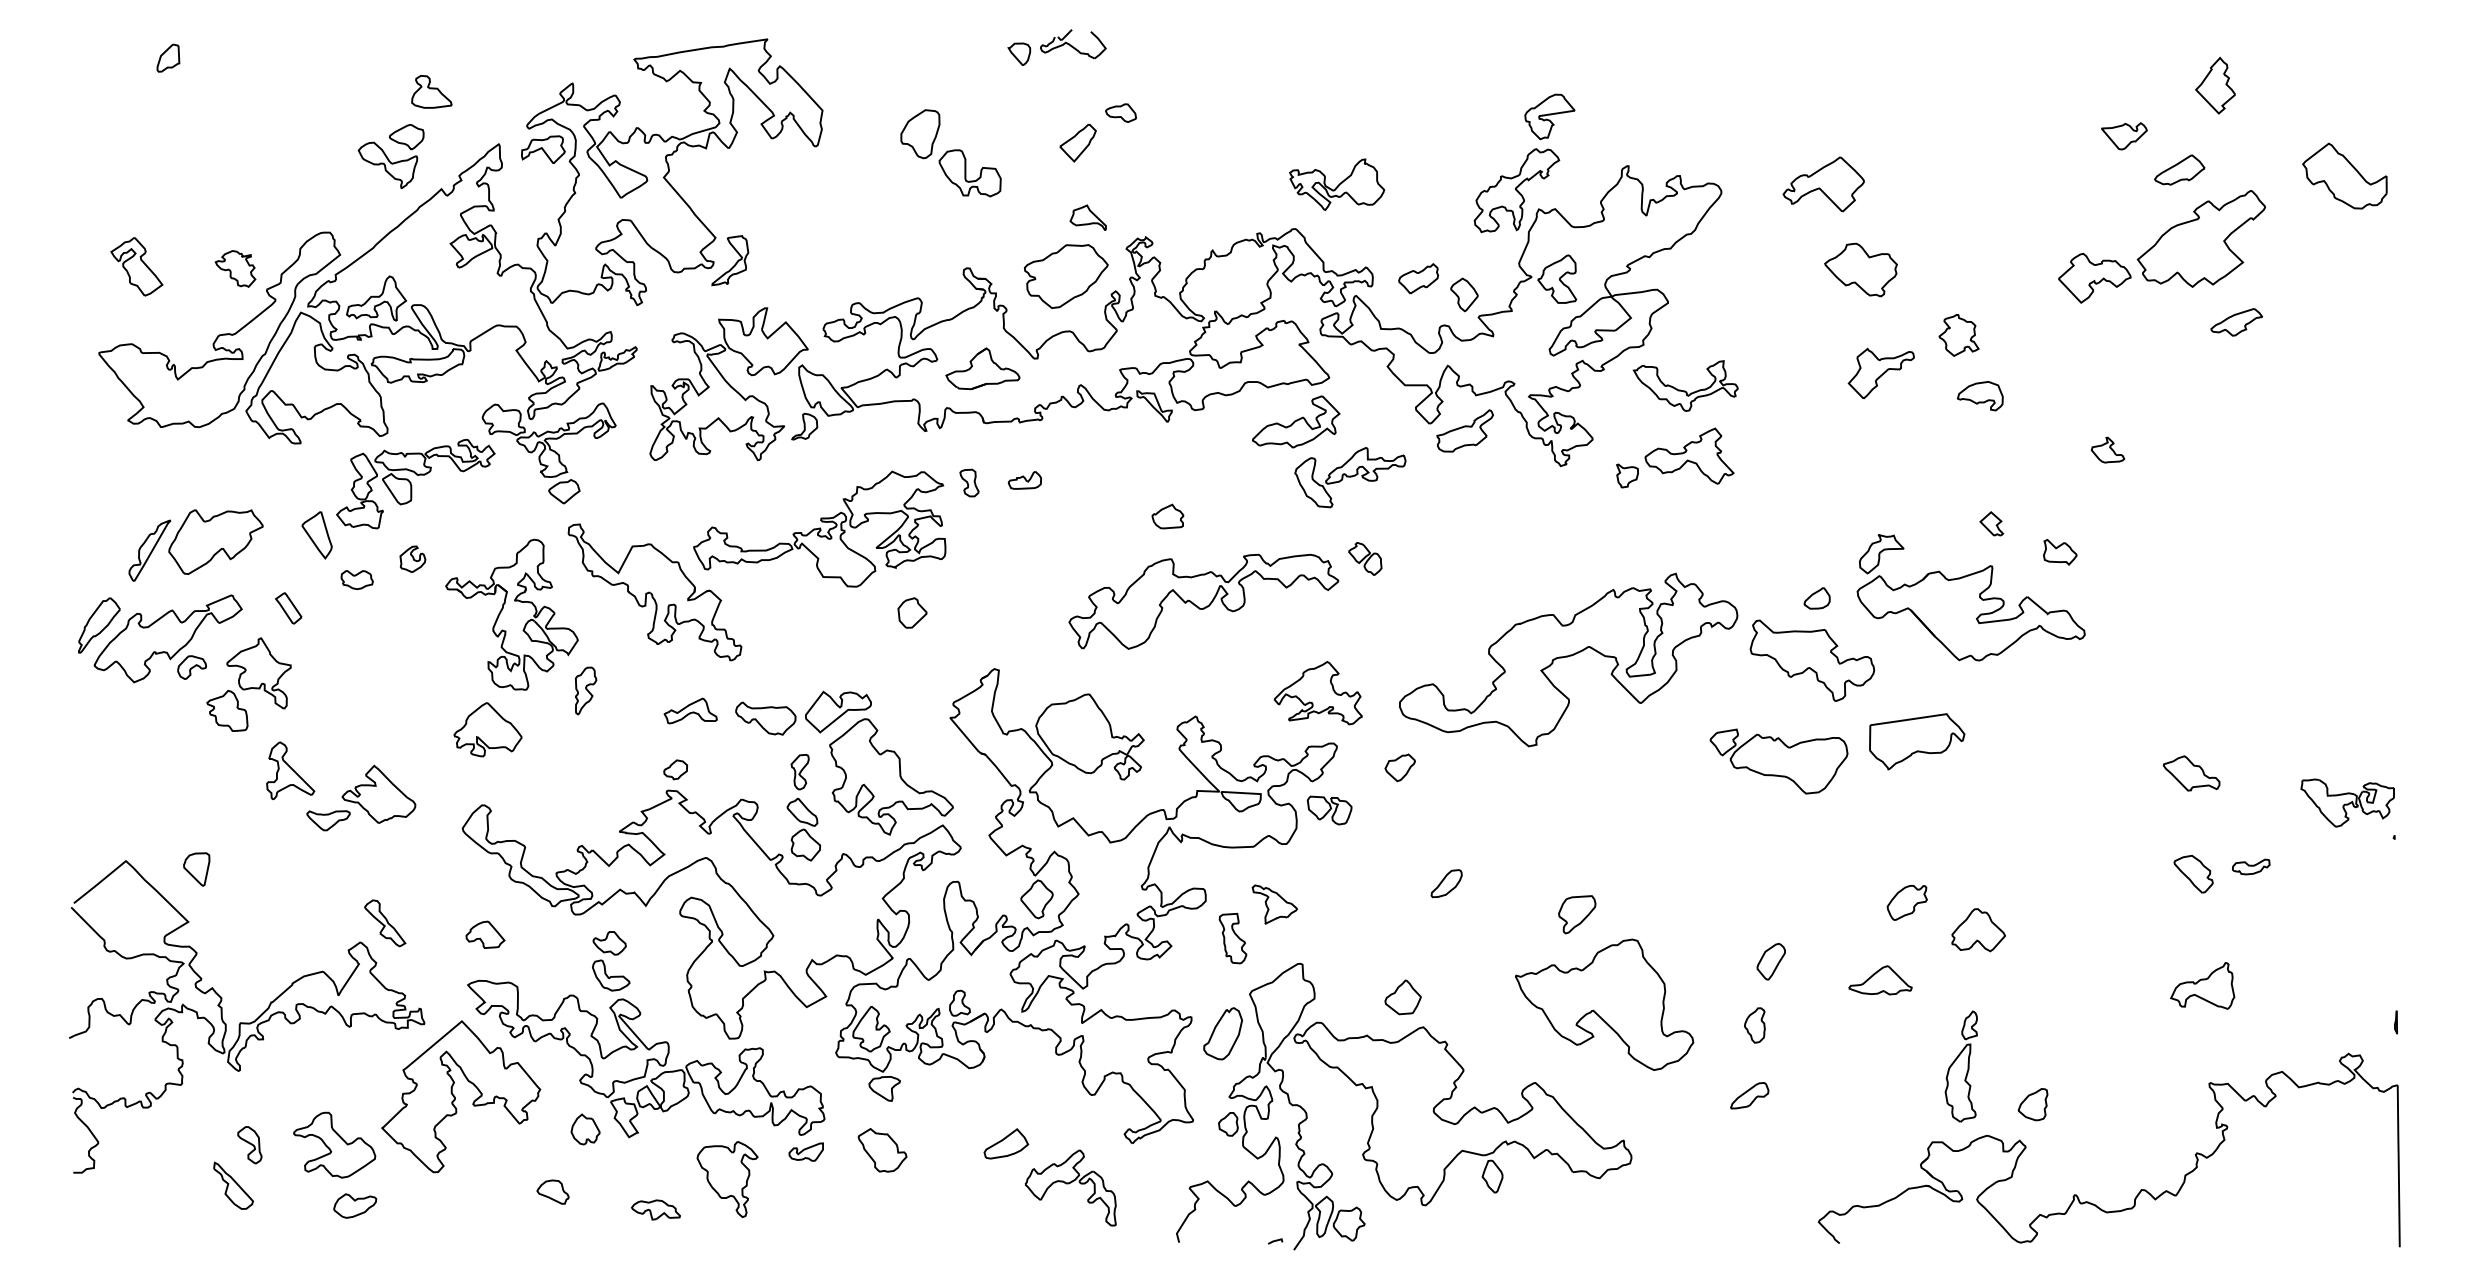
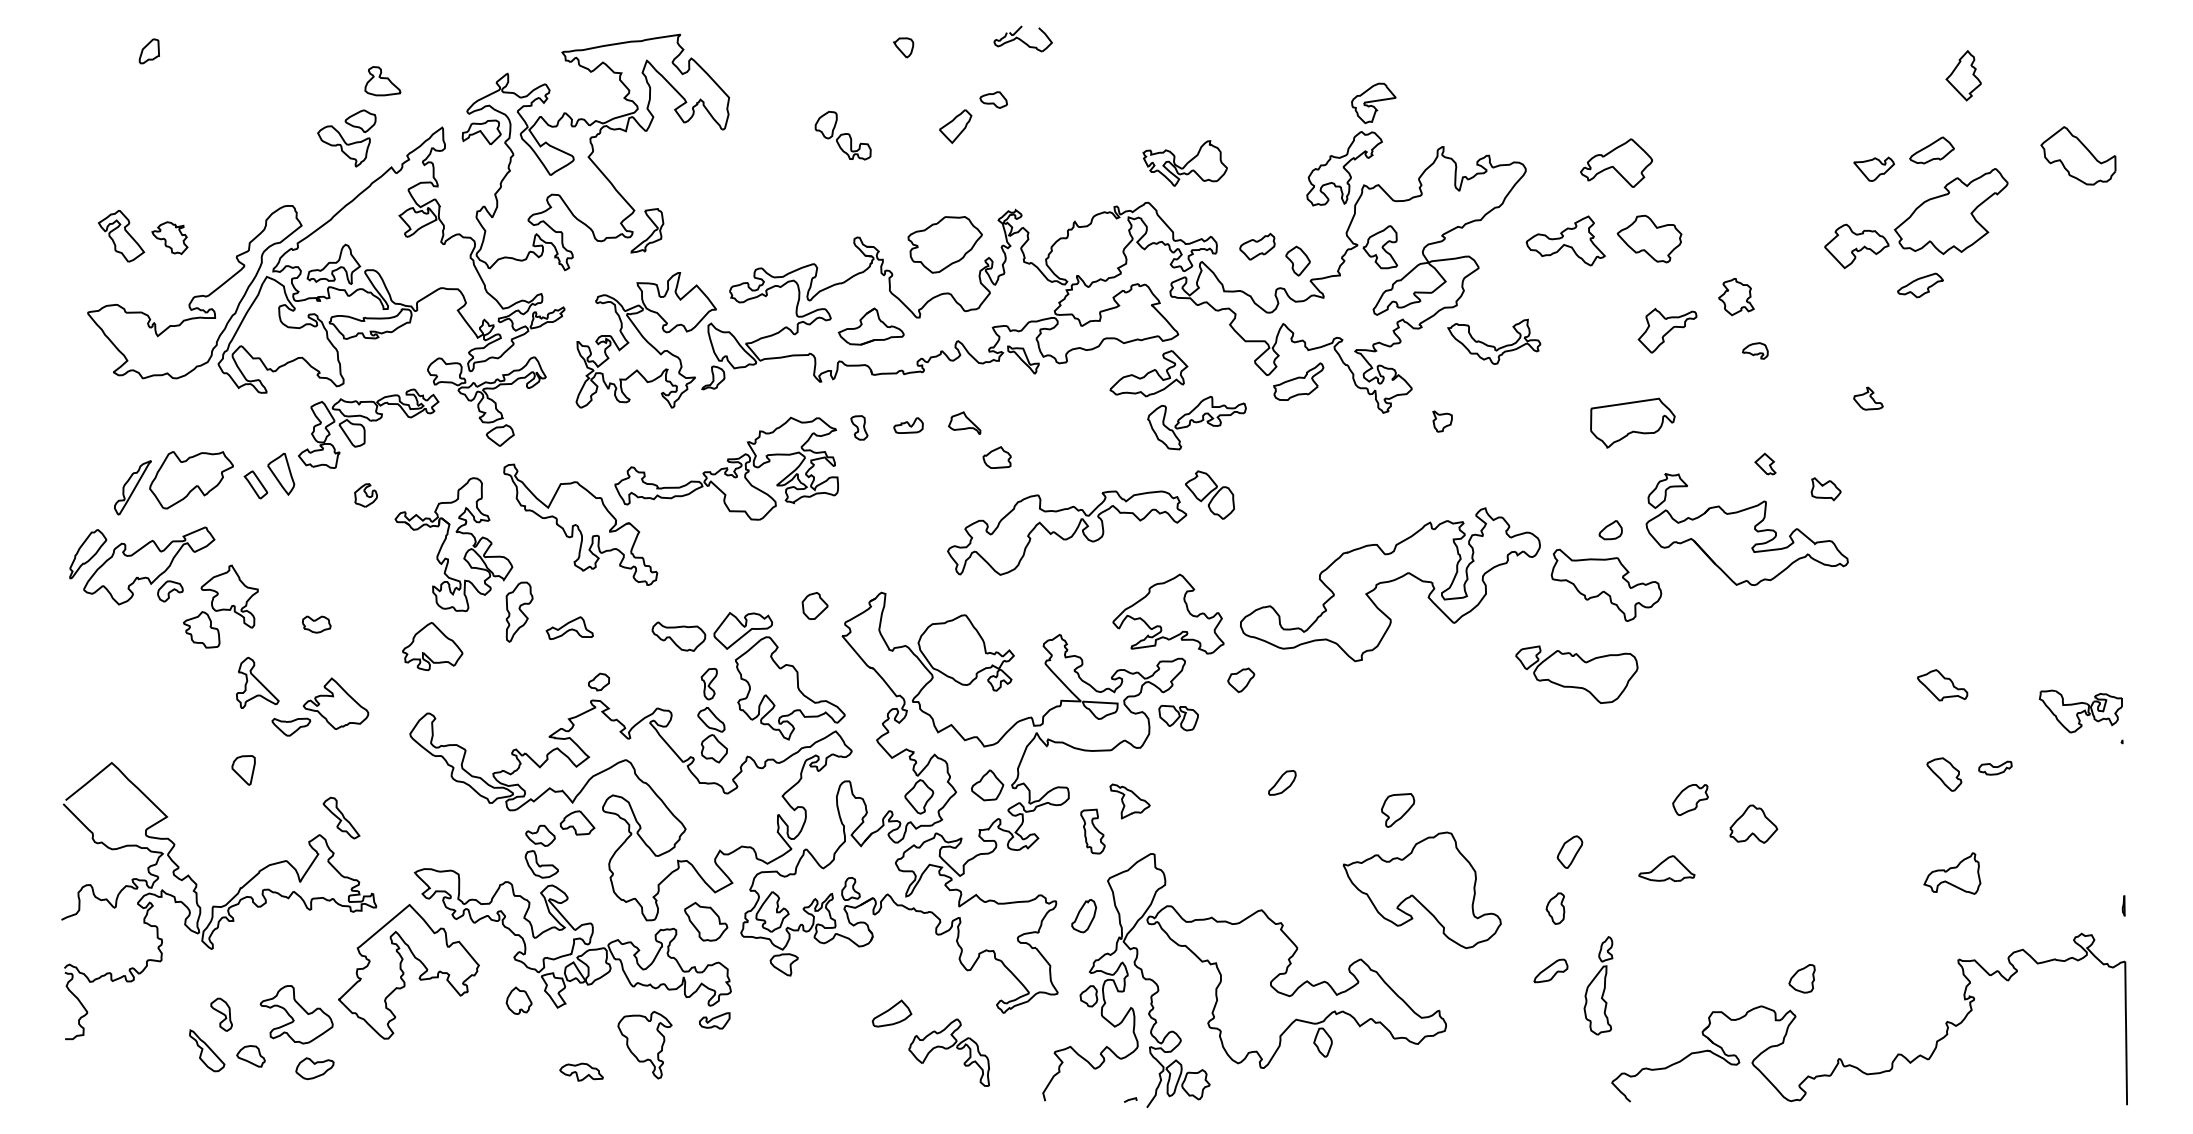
part: (1073, 44) -> (1023, 39), moved
part: (2124, 136) -> (1874, 169), moved
part: (951, 153) -> (843, 135), size x0.62
part: (1087, 217) -> (963, 422), moved
part: (235, 268) -> (169, 237), moved
part: (2236, 322) -> (1920, 285), moved
part: (1980, 396) -> (1755, 351), size x0.62
part: (1689, 455) -> (1565, 240), moved
part: (1167, 516) -> (996, 457), moved
part: (1365, 558) -> (1210, 494), size x1.67
part: (356, 579) -> (316, 624), moved
part: (288, 608) -> (255, 485), moved
part: (912, 612) -> (815, 605), moved
part: (585, 690) -> (519, 611), size x1.43
part: (1318, 692) -> (1168, 613), size x1.43
part: (690, 710) -> (569, 627), moved
part: (1917, 741) -> (1633, 422), moved
part: (196, 869) -> (243, 770), moved
part: (485, 934) -> (577, 822), moved
part: (1402, 997) -> (987, 785), moved
part: (1222, 1033) -> (1083, 915), size x0.71
part: (1960, 1066) -> (1597, 985), moved
part: (882, 1150) -> (706, 921), moved
part: (552, 1191) -> (250, 1055), moved

